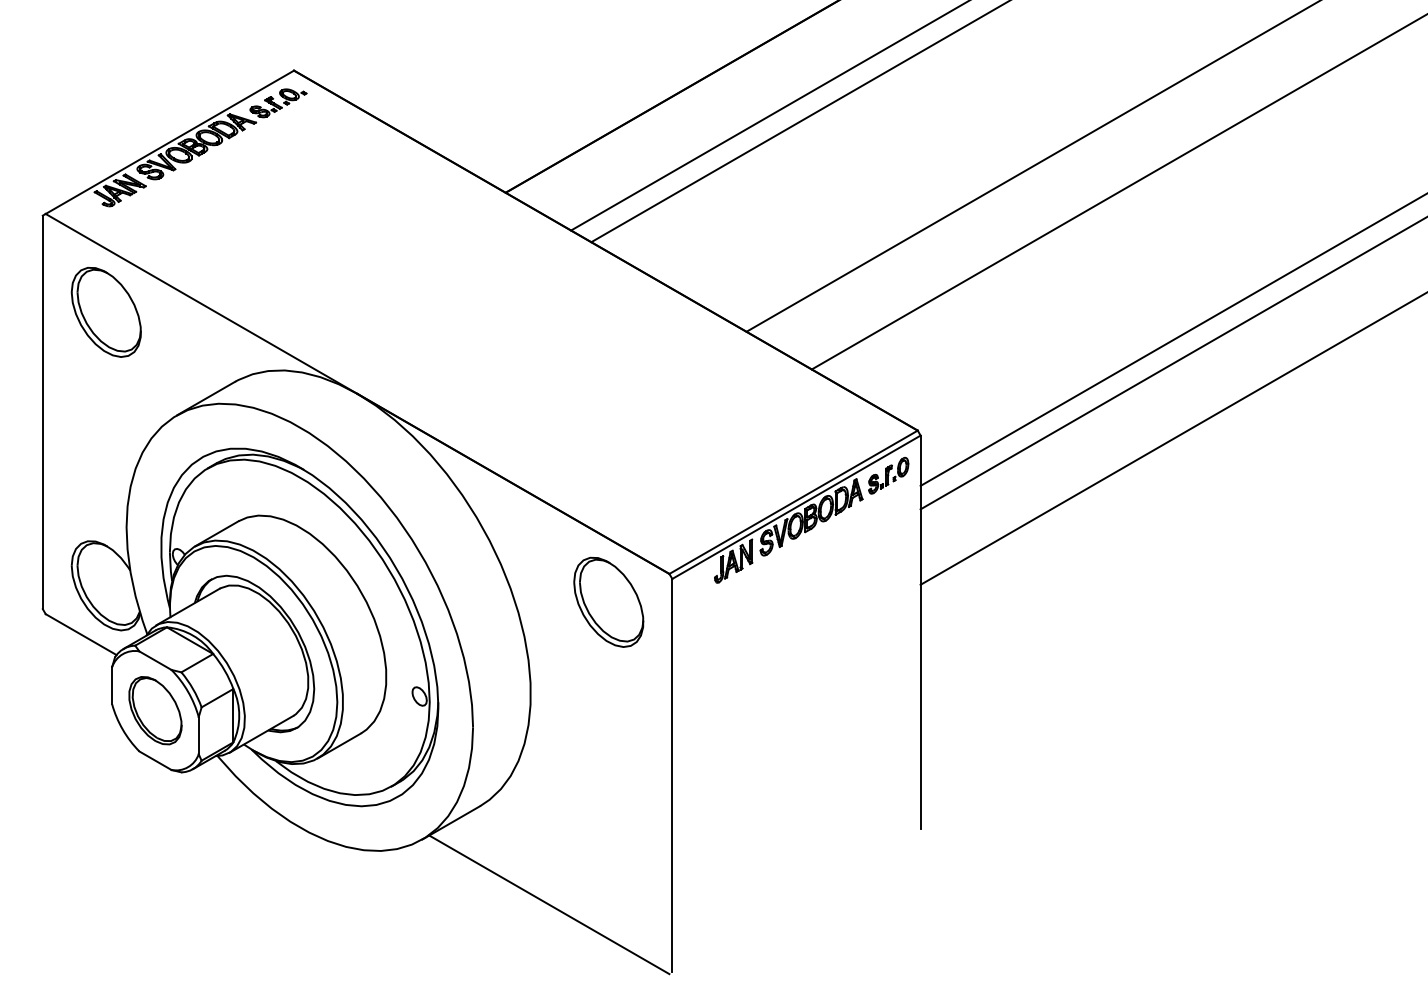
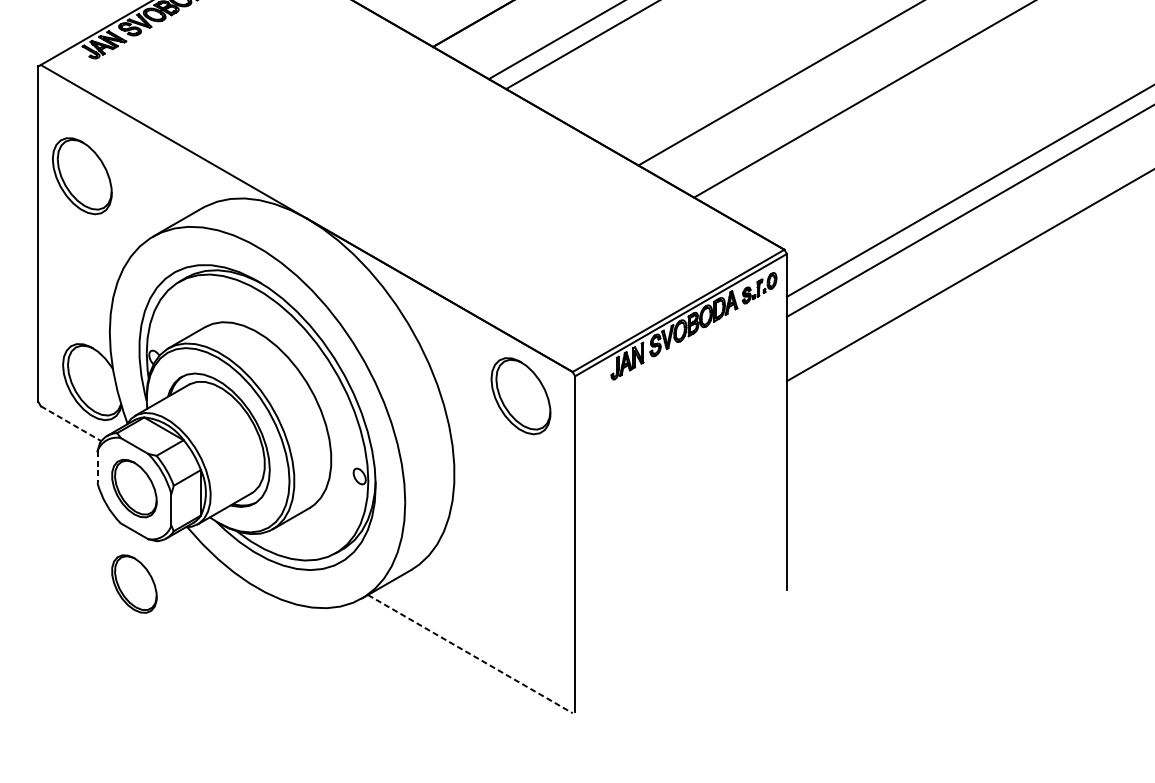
part: (105, 312) -> (81, 176), moved
line: (81, 634) -> (71, 423), solid -> dashed
line: (112, 685) -> (97, 467), solid -> dashed
part: (155, 822) -> (134, 583), added
line: (549, 904) -> (470, 653), solid -> dashed

